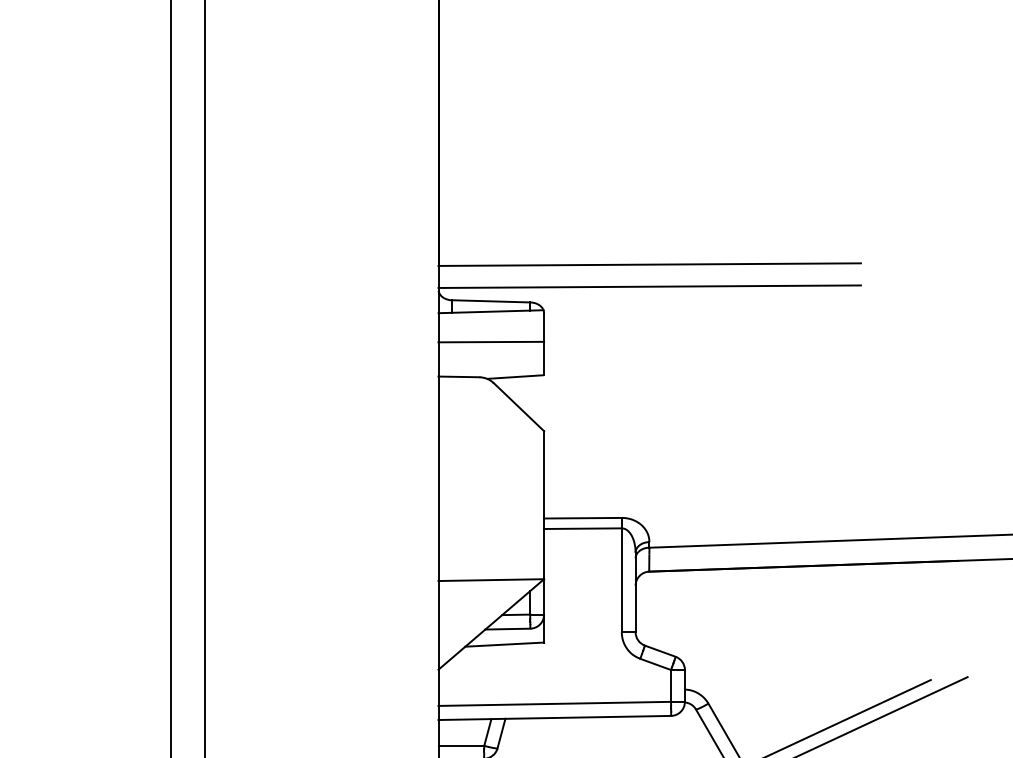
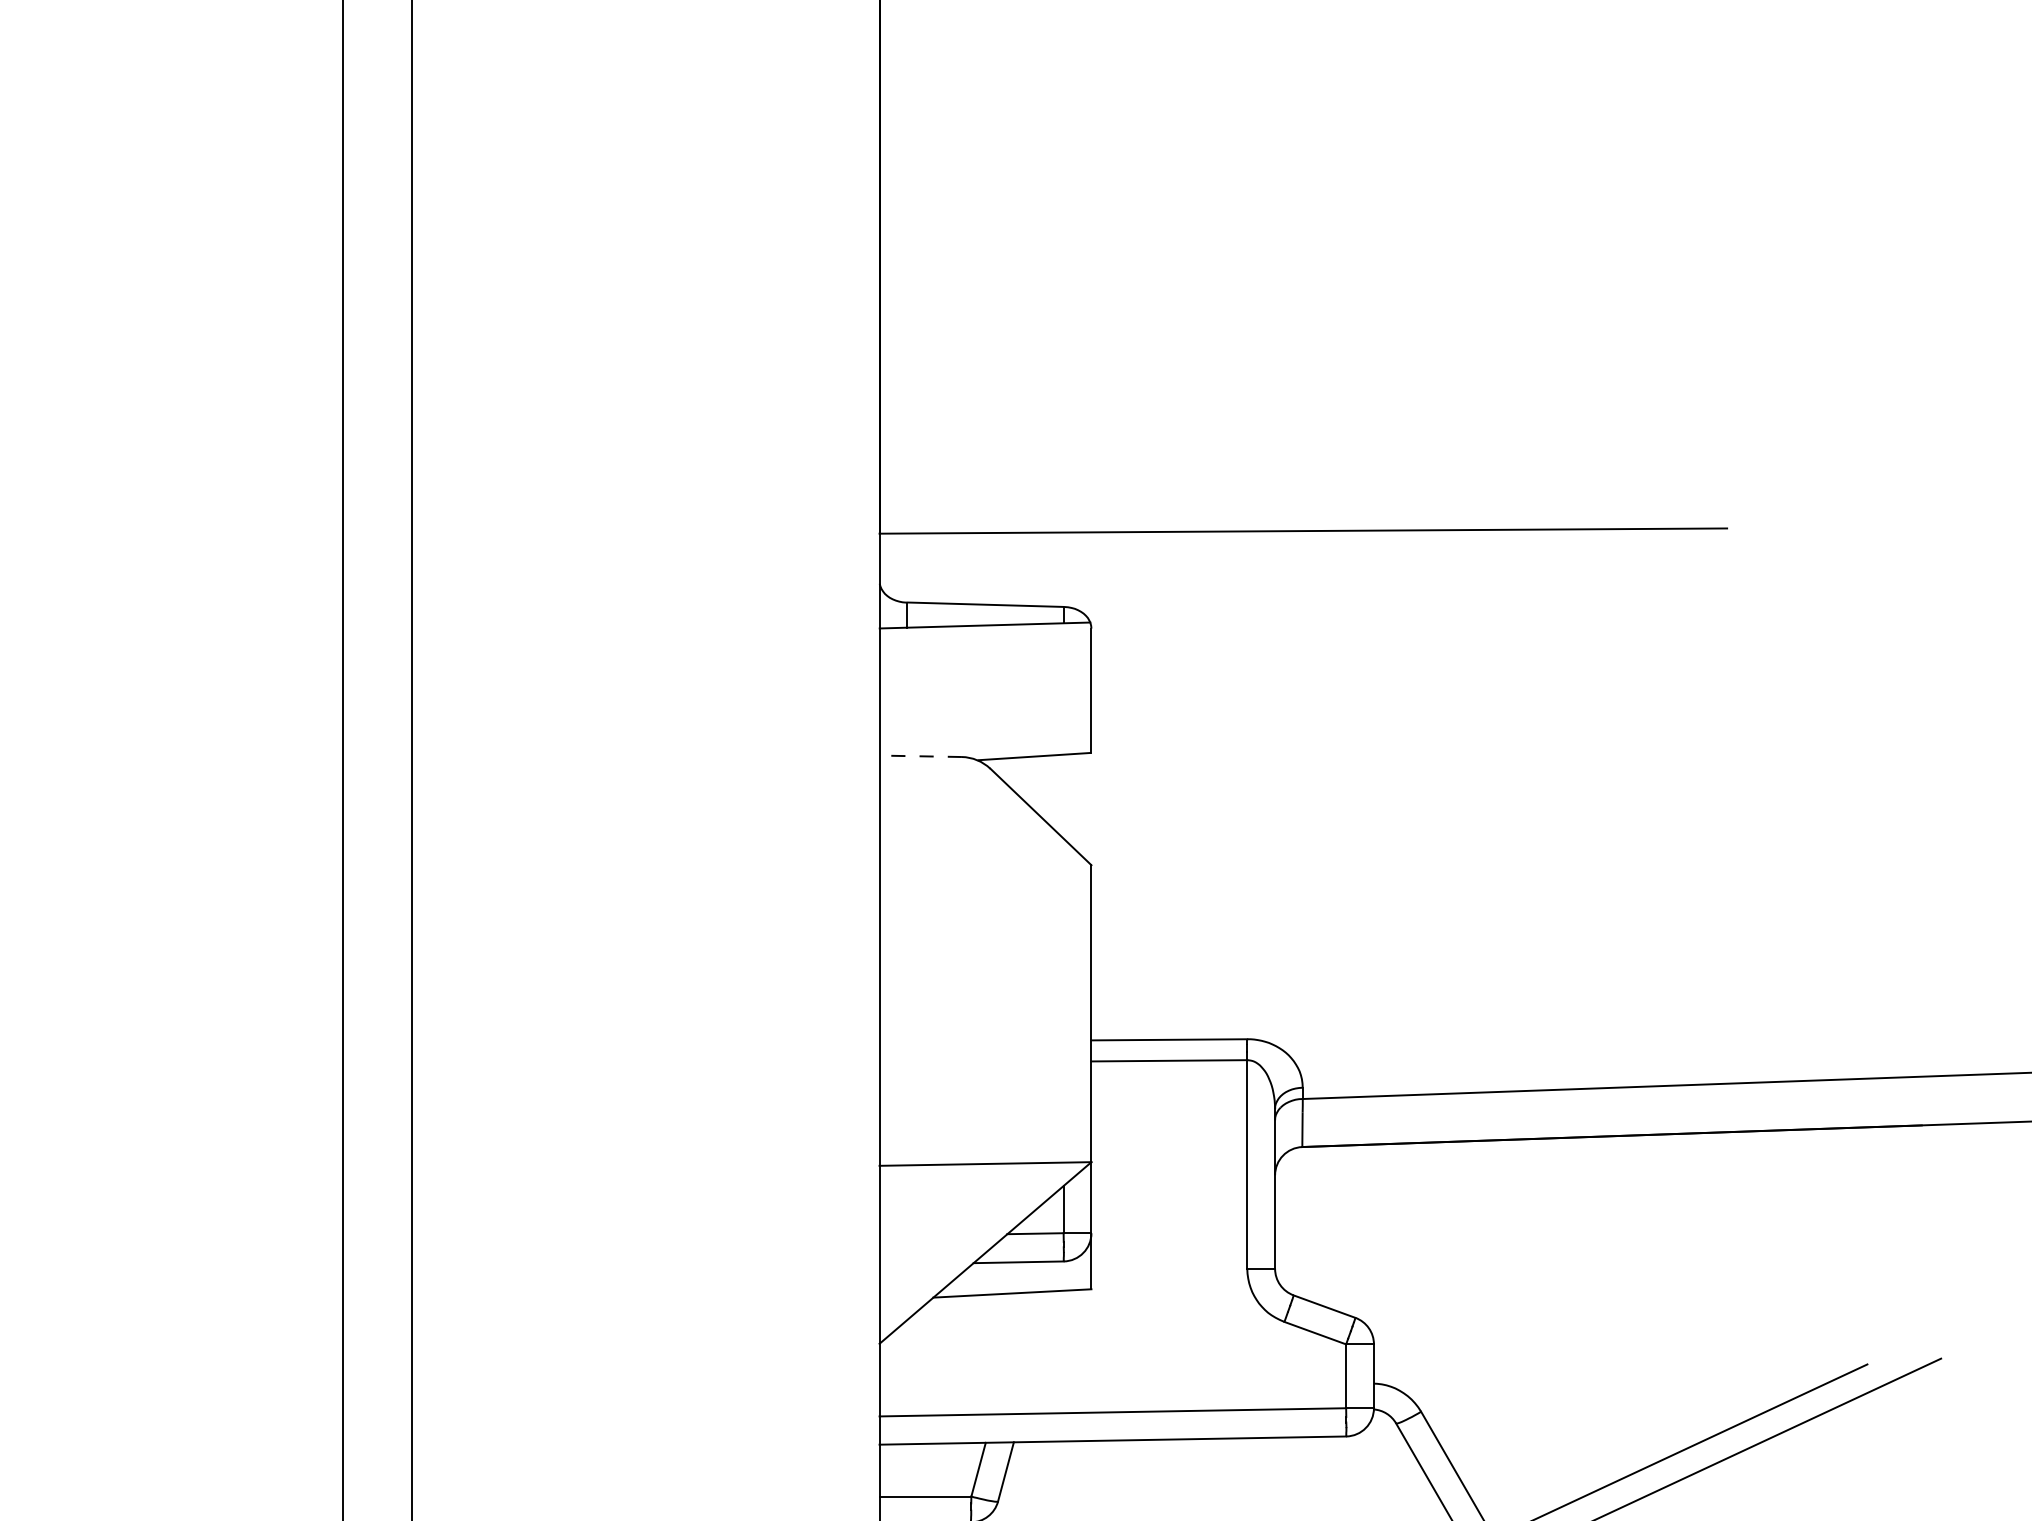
line: (649, 286) -> (1302, 574), removed
line: (491, 341) -> (985, 685), removed
line: (459, 376) -> (921, 755), solid -> dashed

